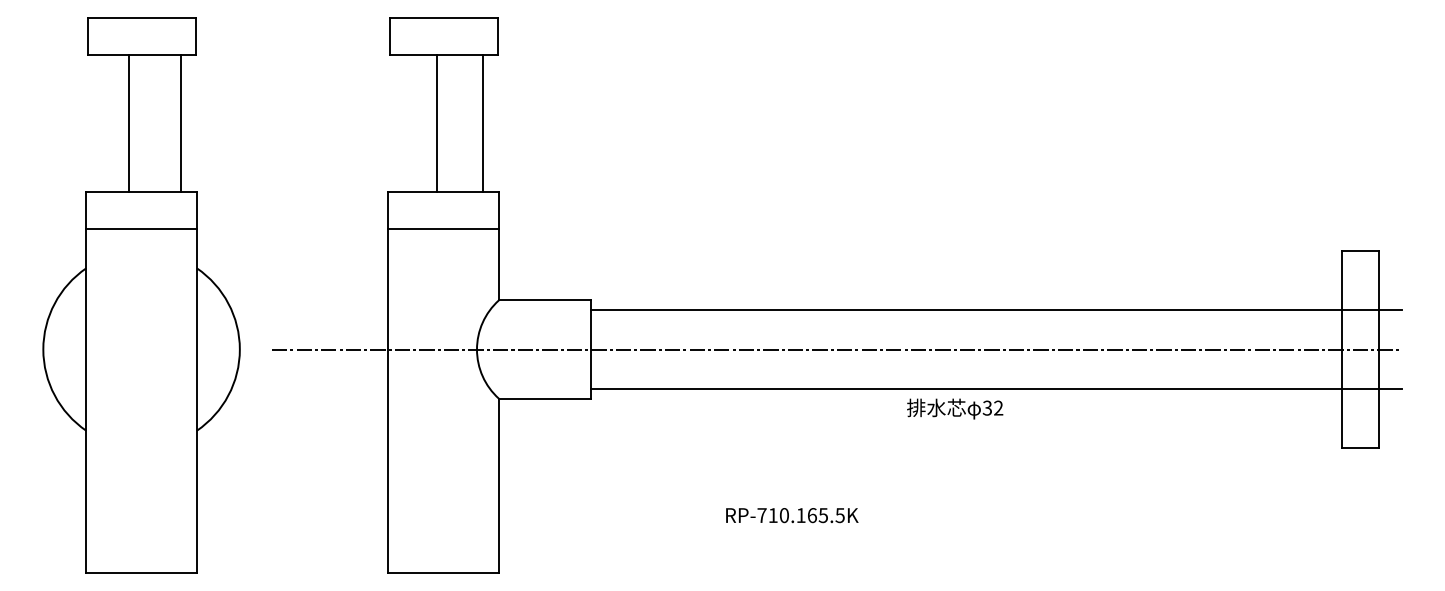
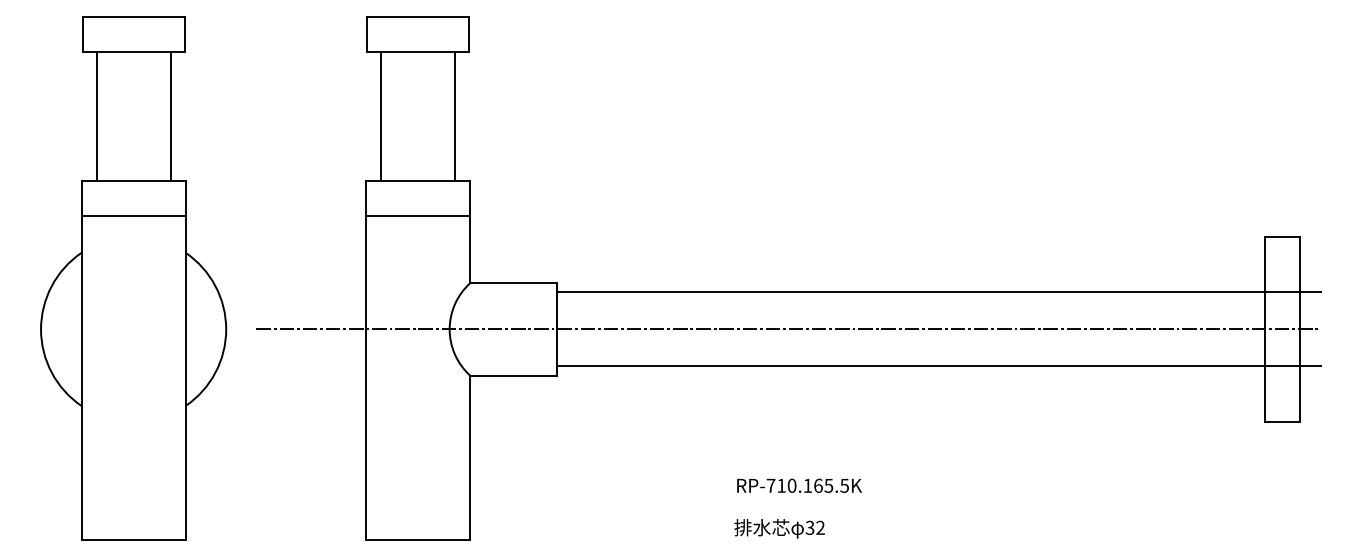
line: (129, 123) -> (96, 116), moved
line: (437, 123) -> (381, 116), moved
text: (955, 408) -> (779, 528), moved
text: (792, 515) -> (799, 485), moved

